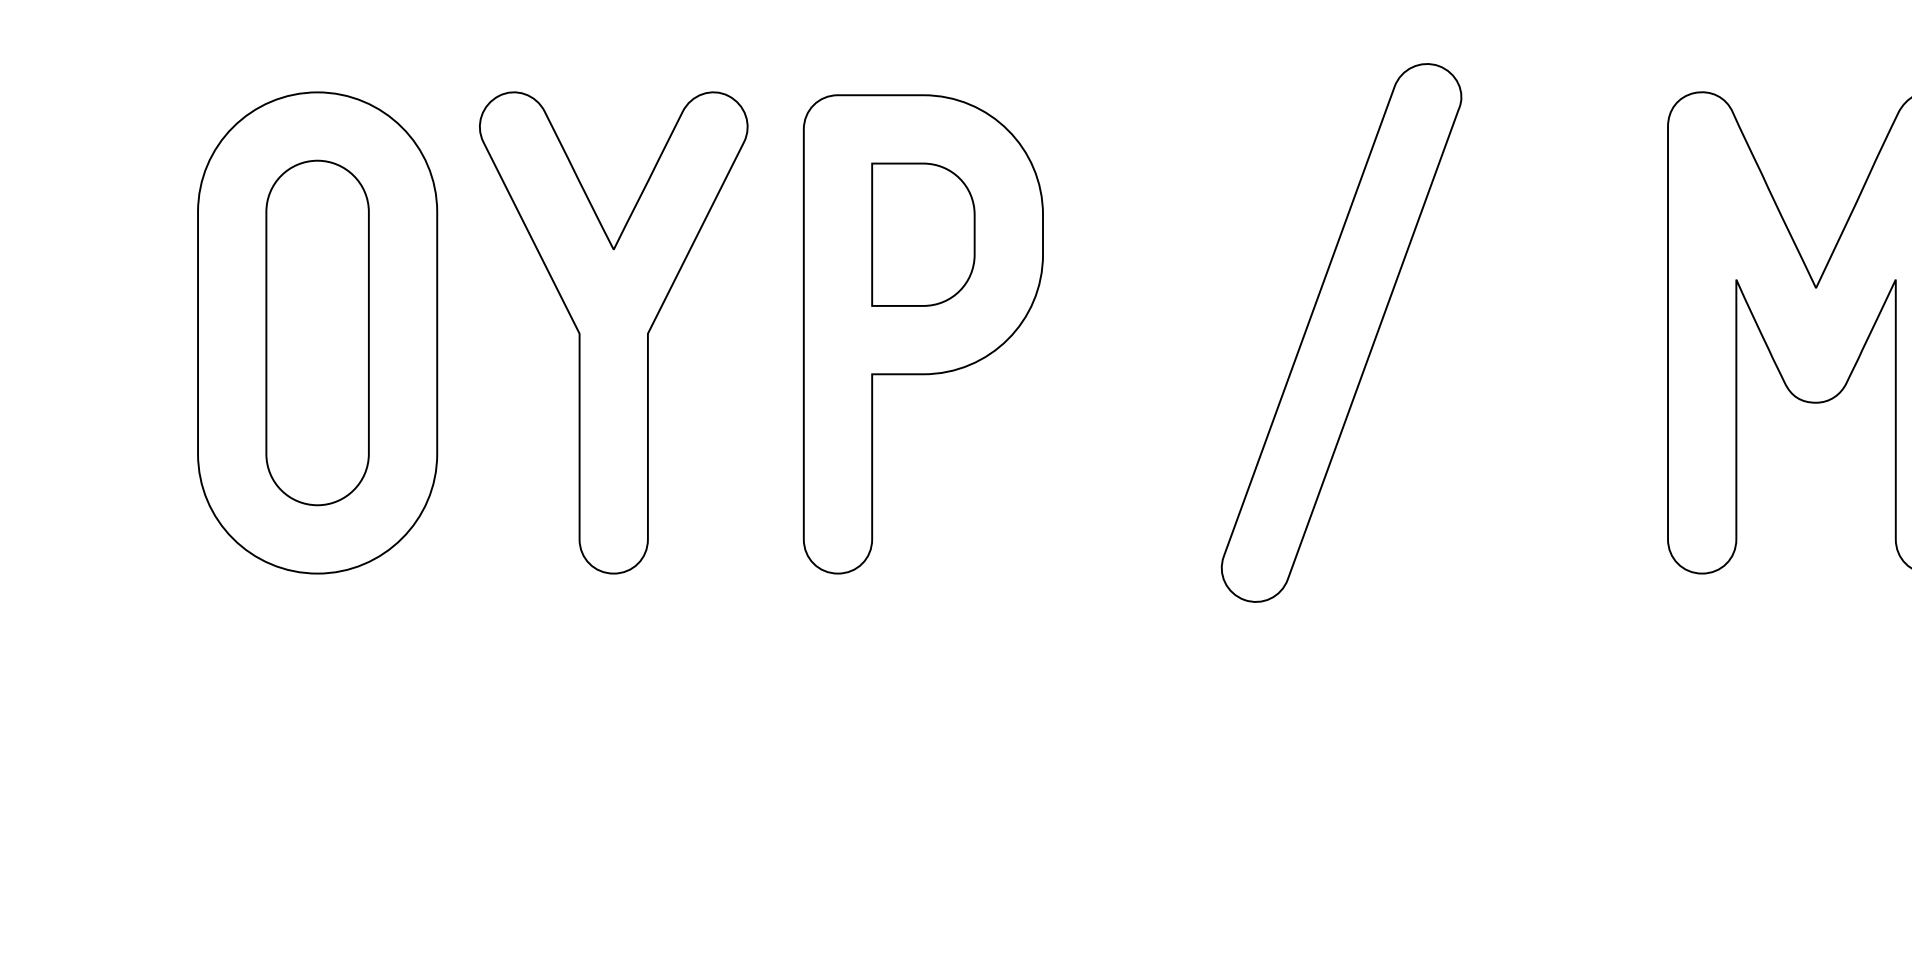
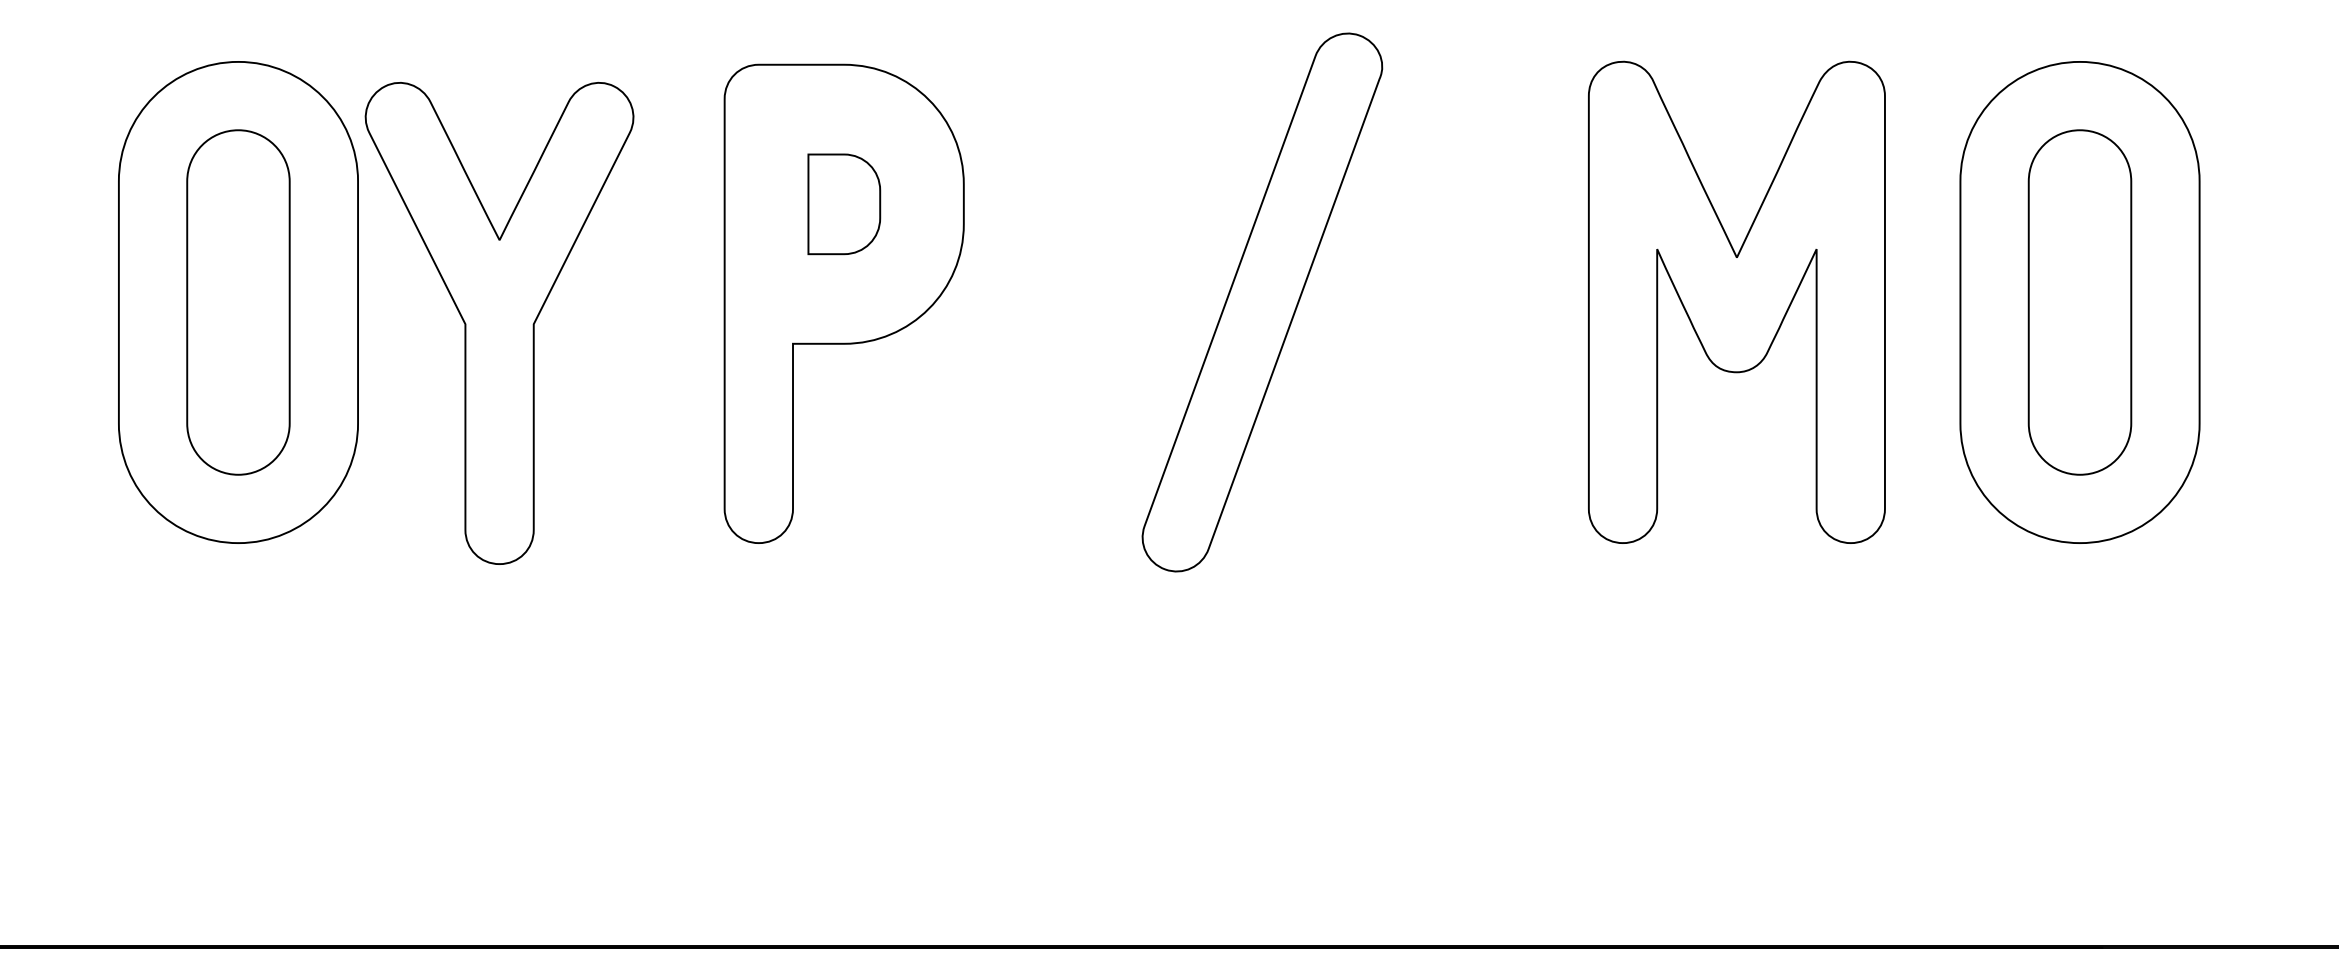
part: (923, 234) -> (844, 204), size x0.7
part: (613, 332) -> (499, 323), moved

